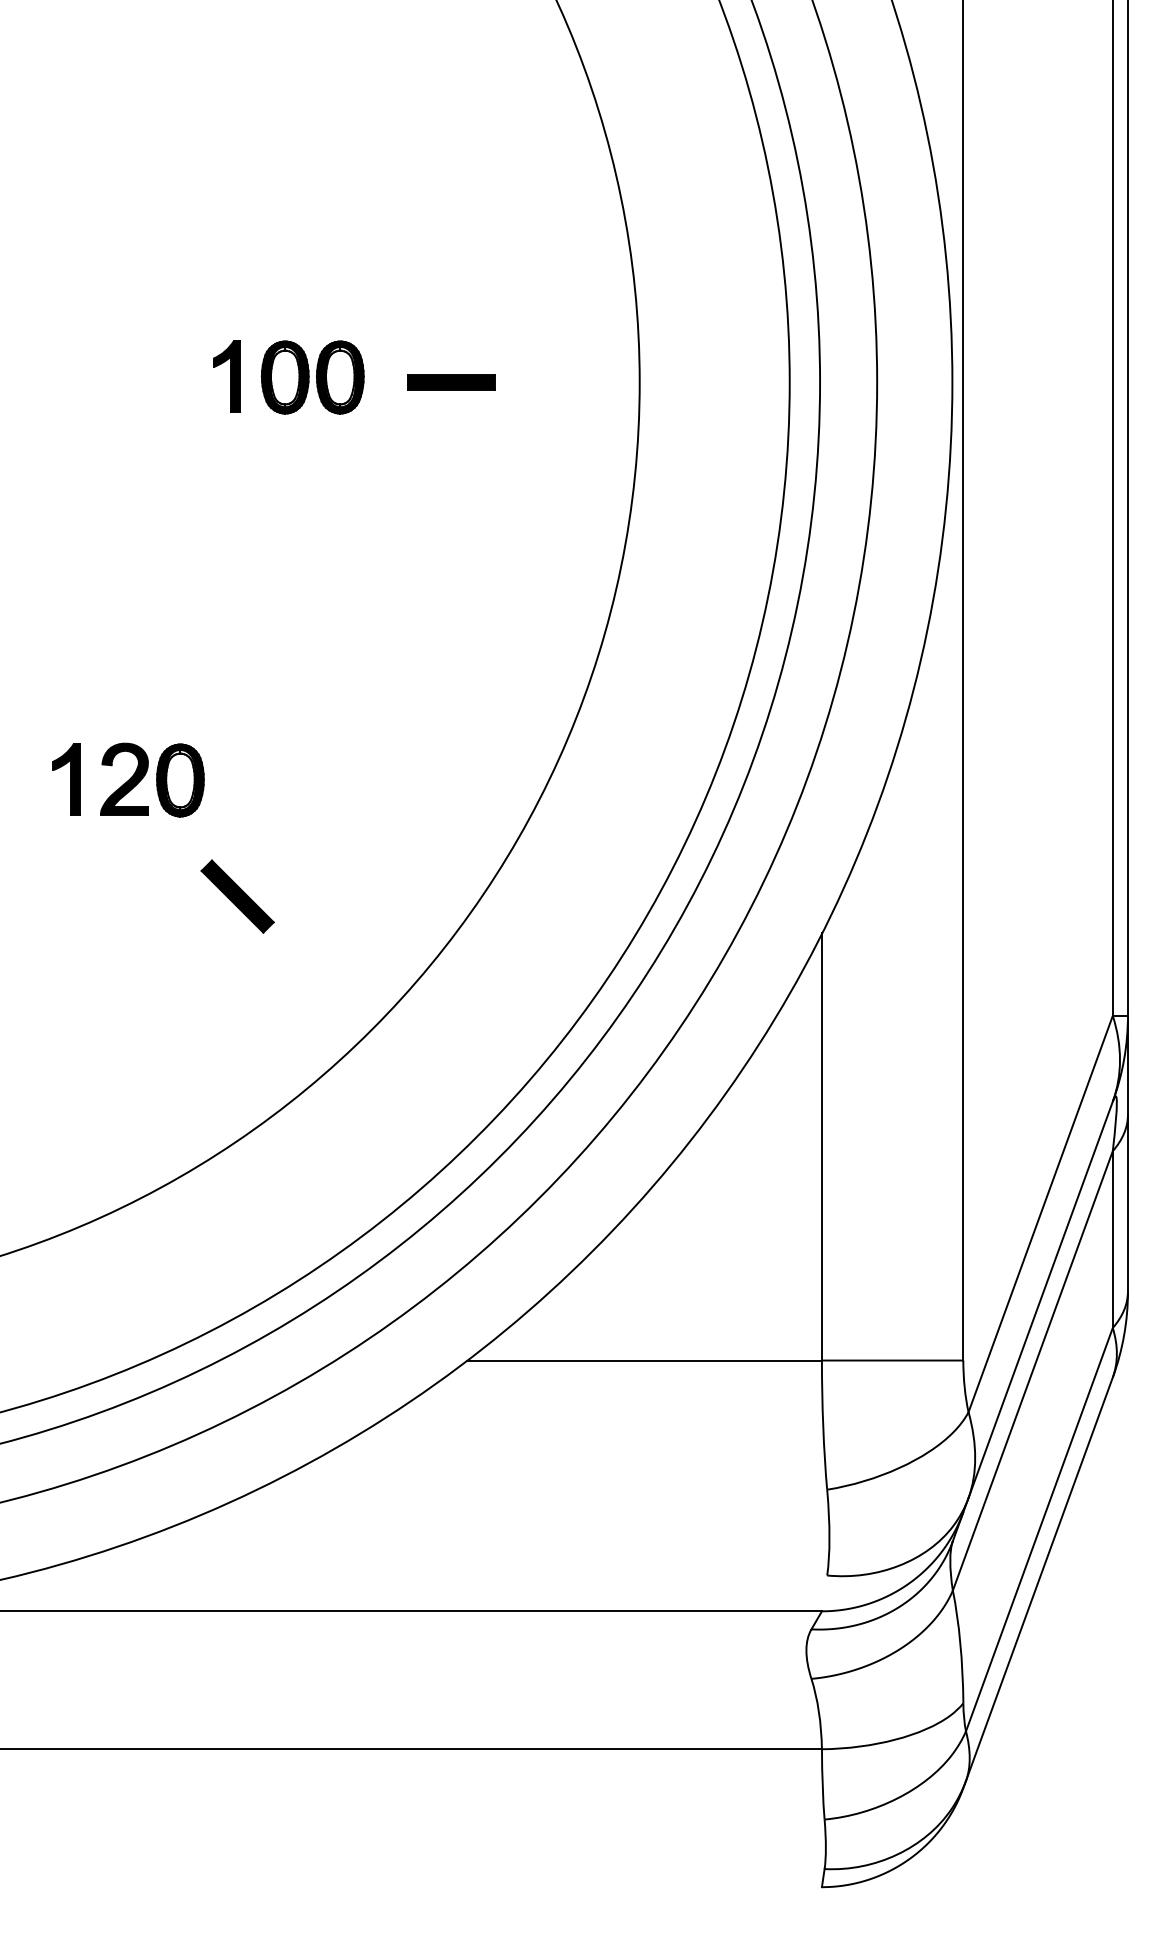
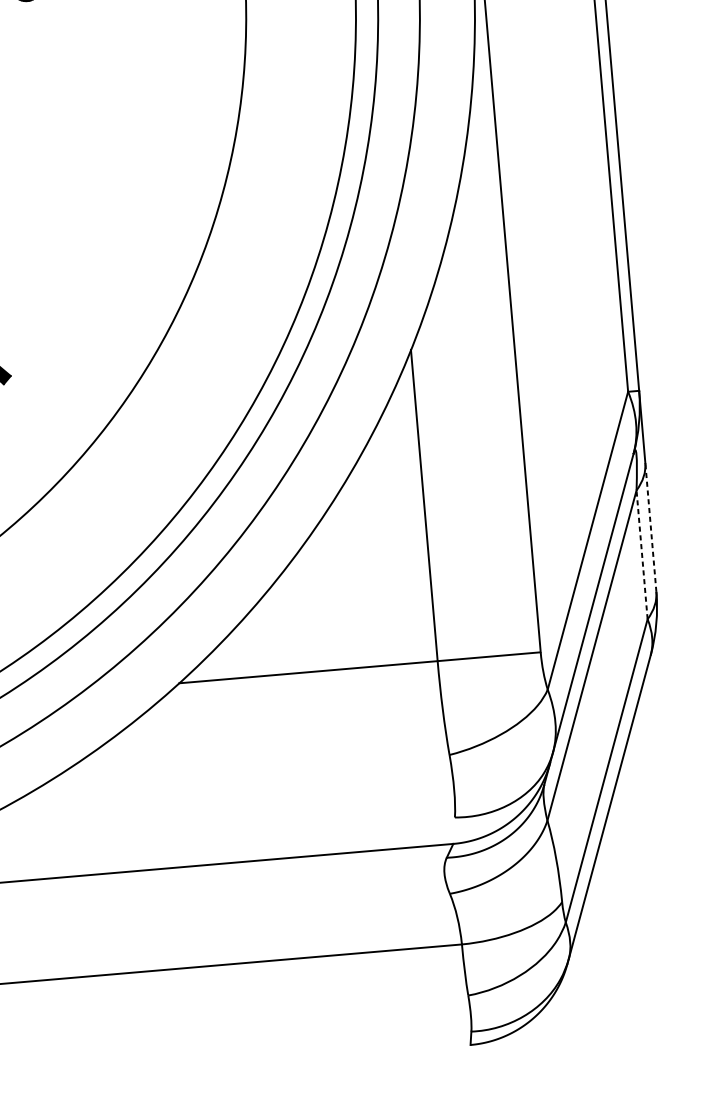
line: (1127, 1202) -> (650, 526), solid -> dashed
line: (1112, 1239) -> (641, 554), solid -> dashed

